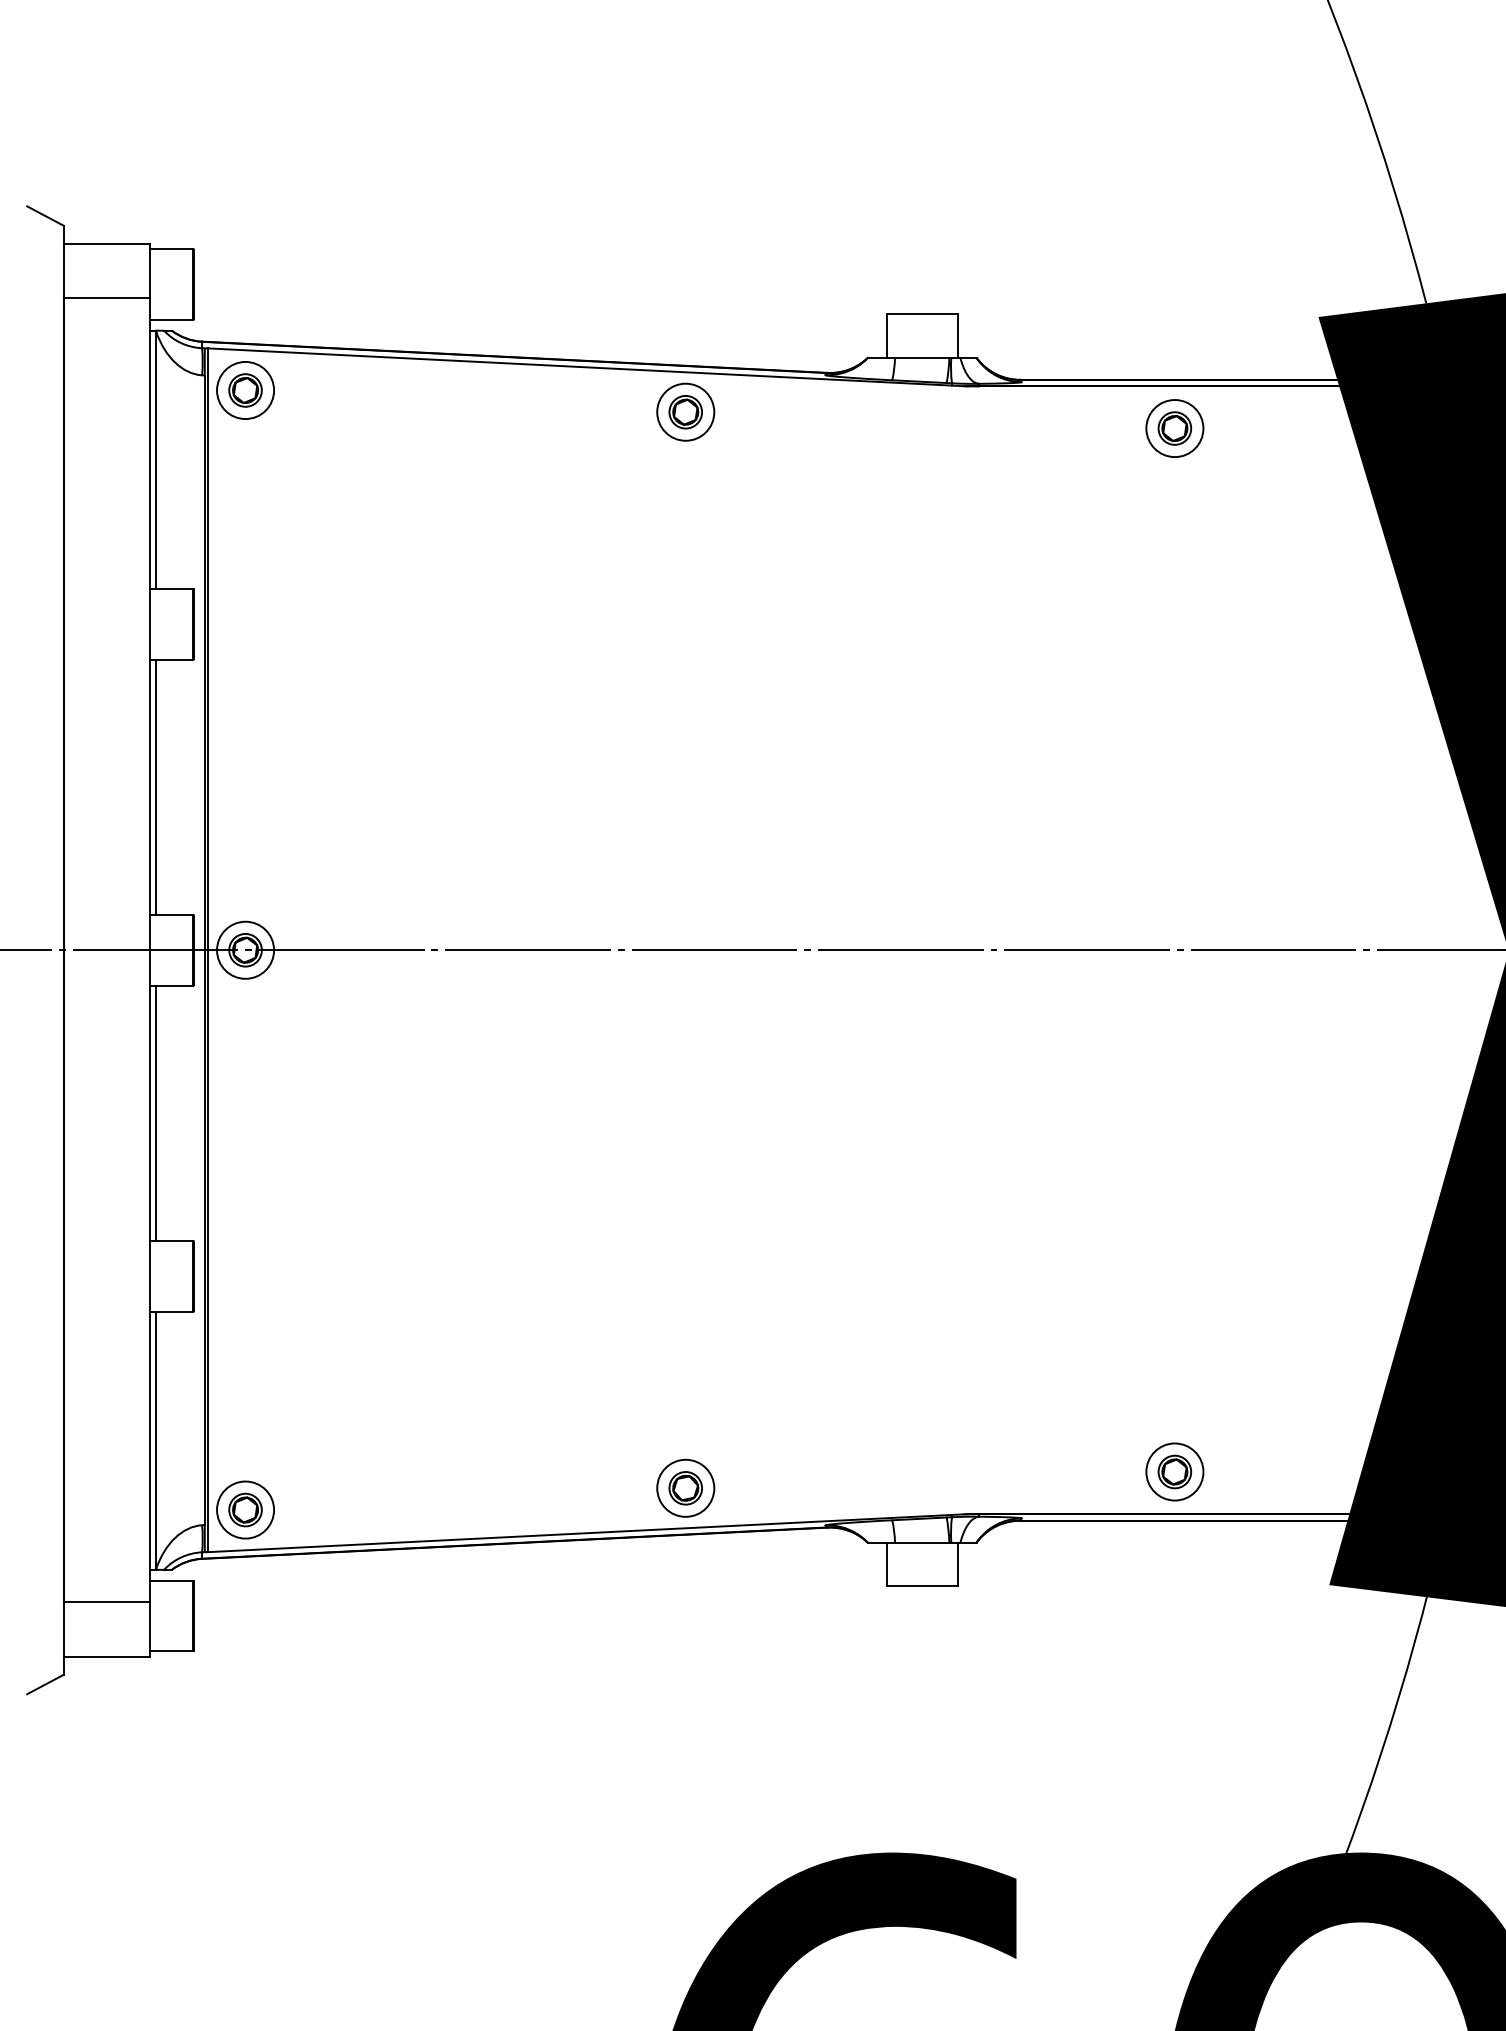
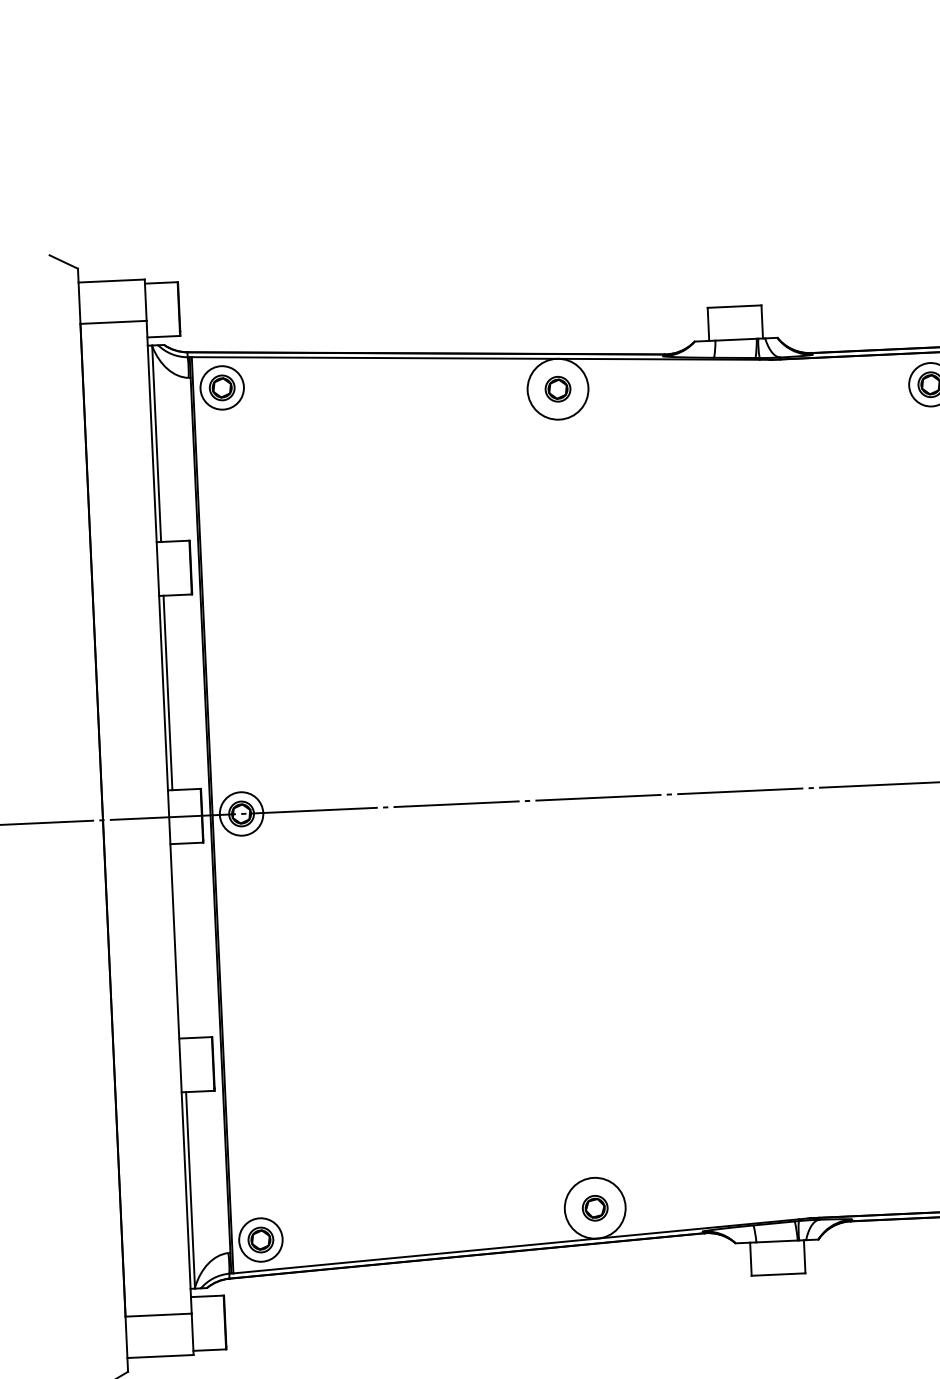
circle: (685, 411) -> (557, 388), size x1.4
line: (156, 1113) -> (179, 941), removed
circle: (685, 1487) -> (594, 1207), size x1.4

